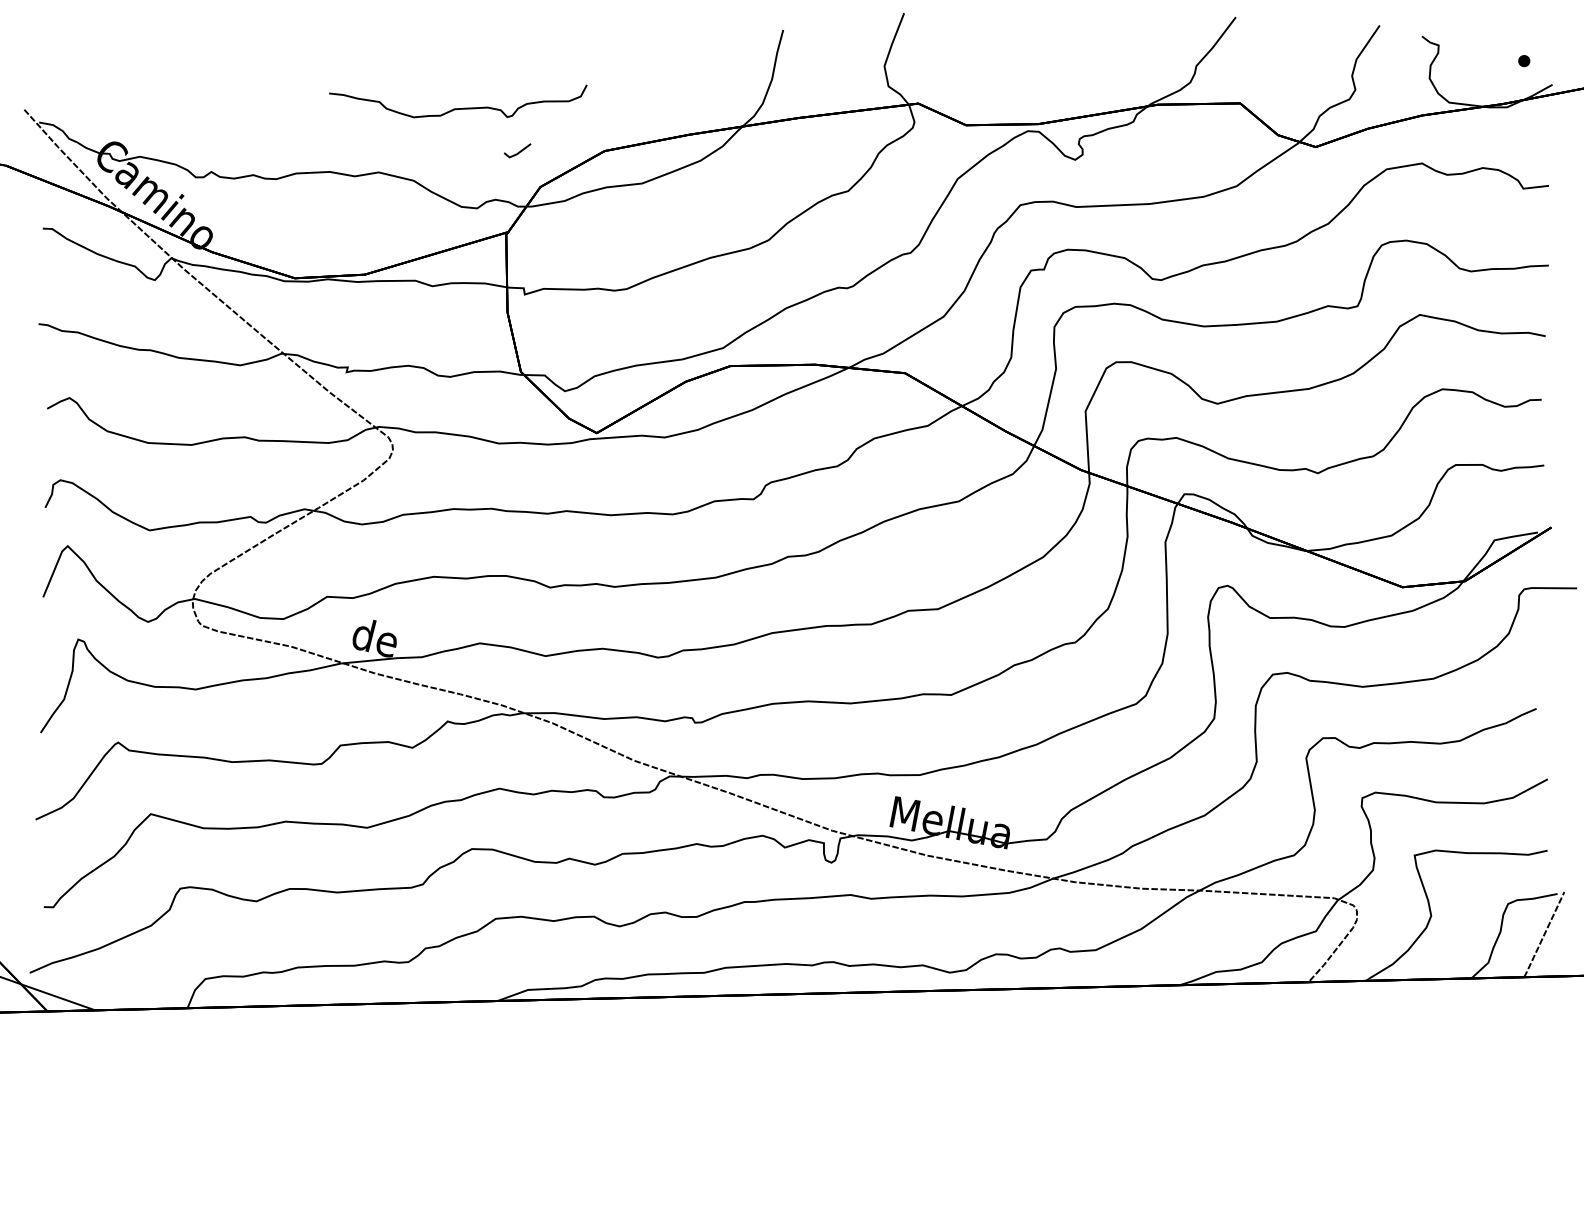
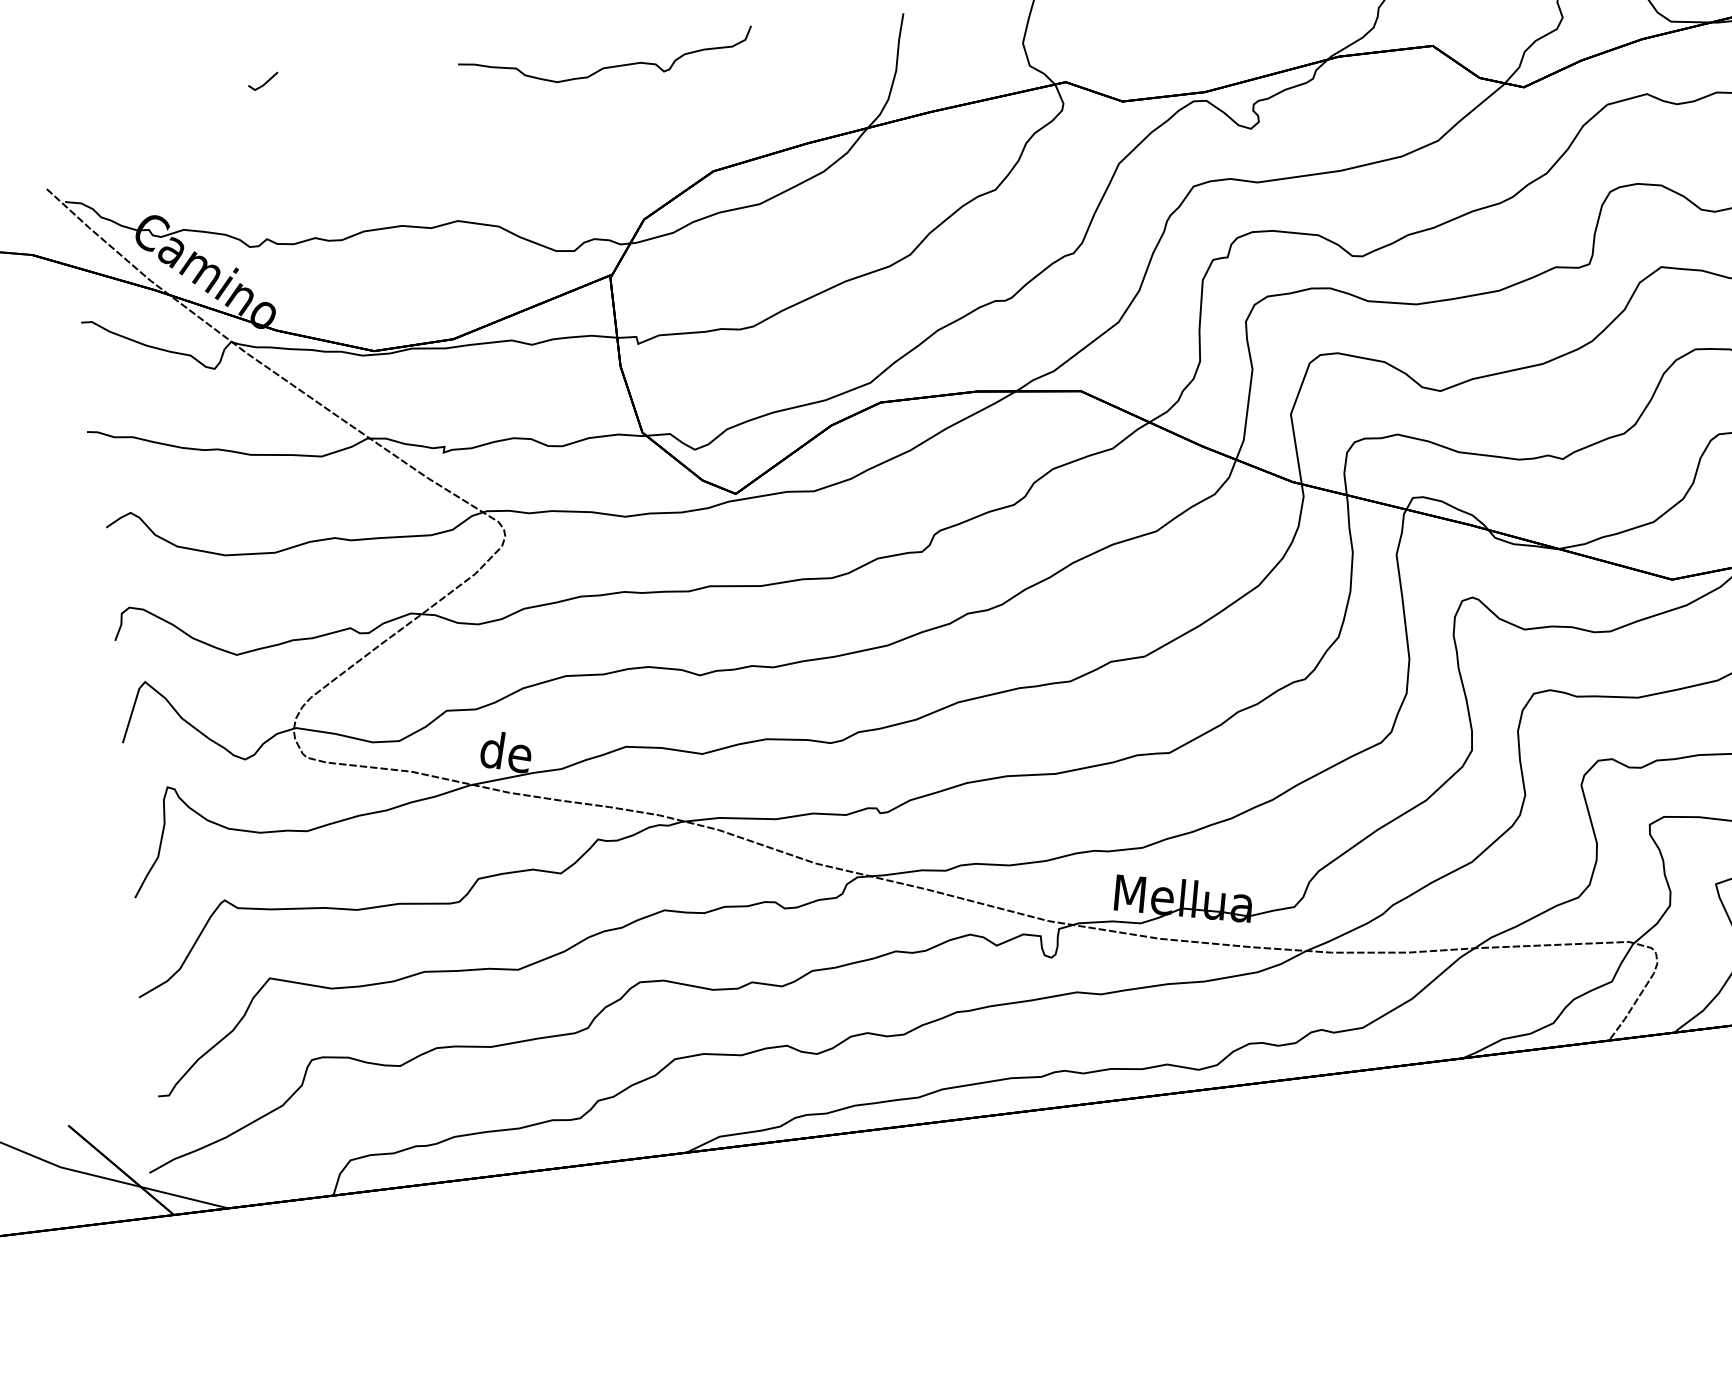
curve: (458, 108) -> (607, 67), moved
line: (517, 152) -> (263, 83), moved

